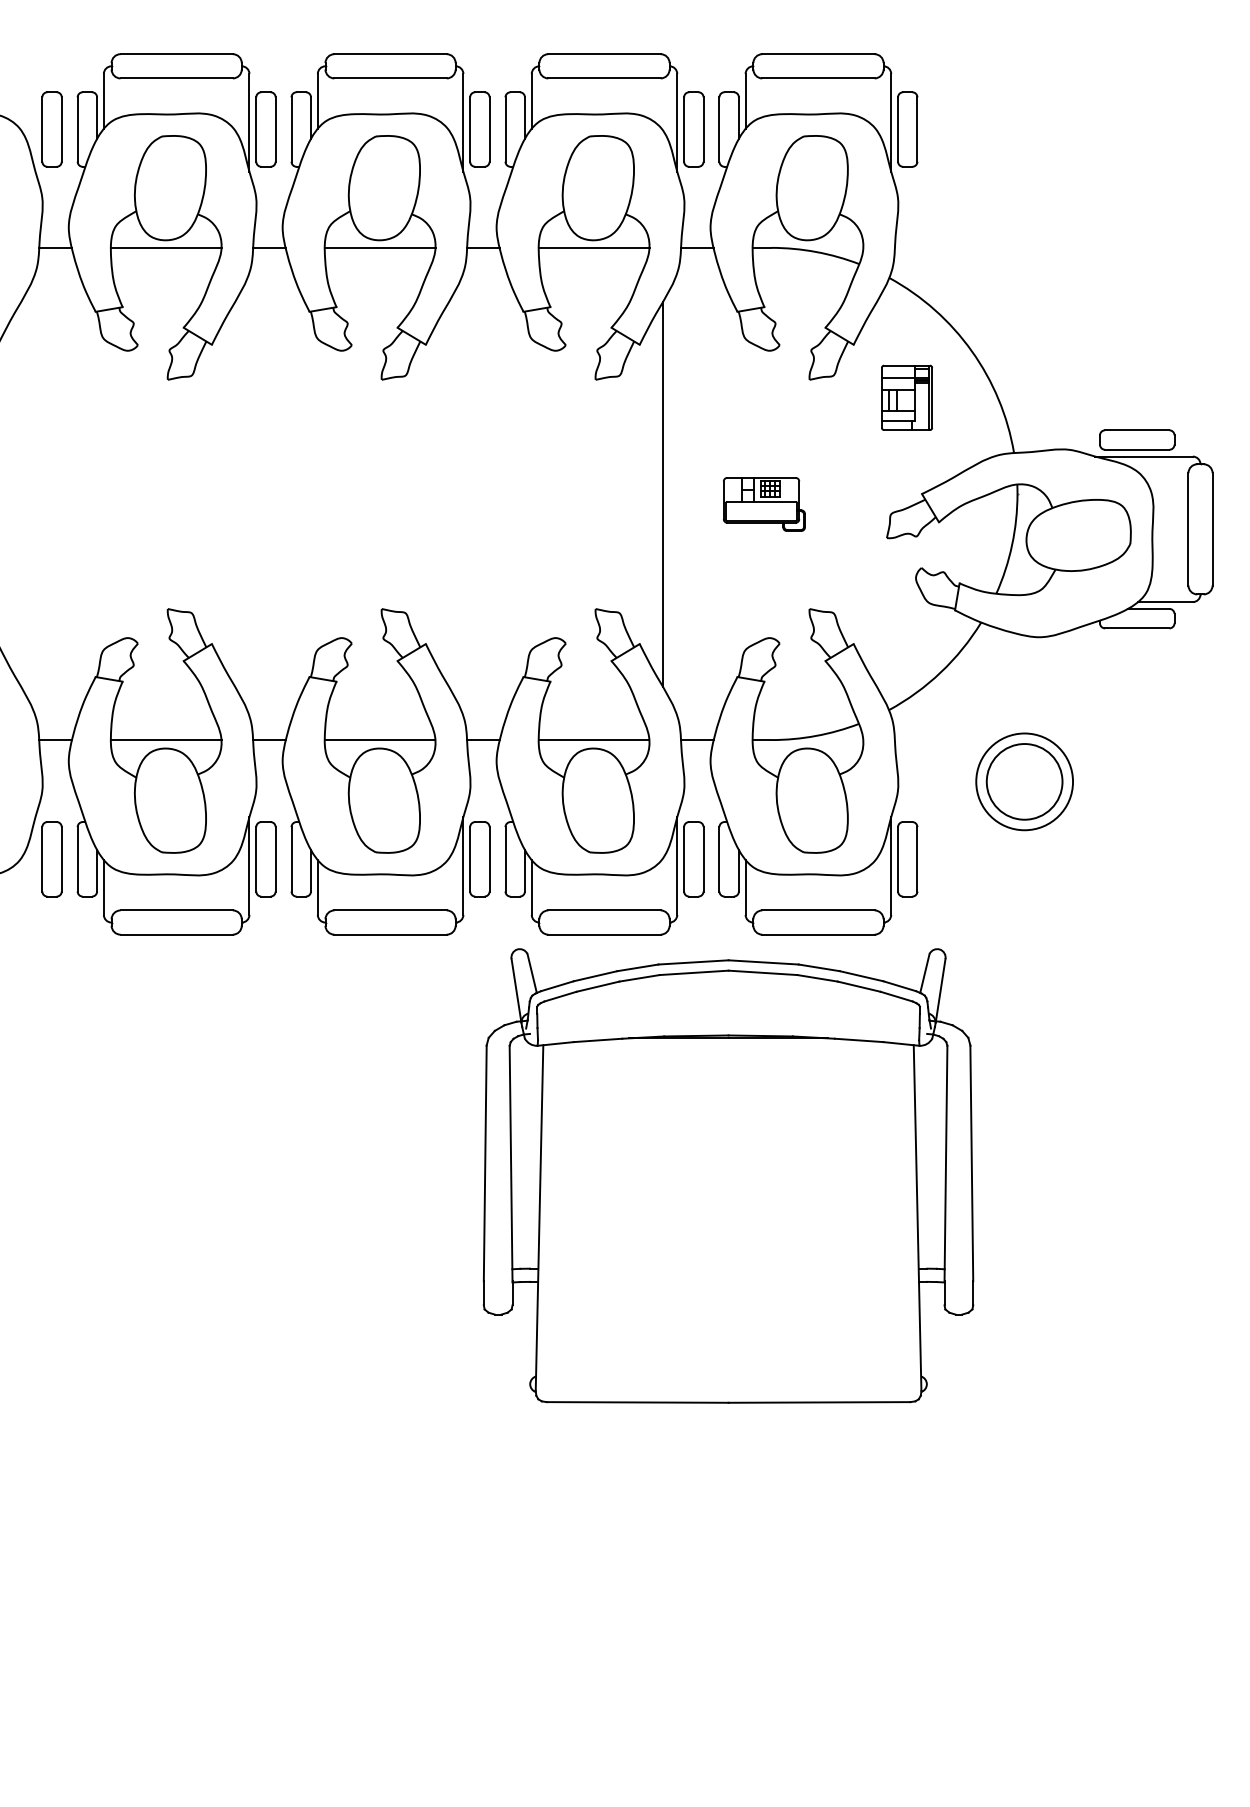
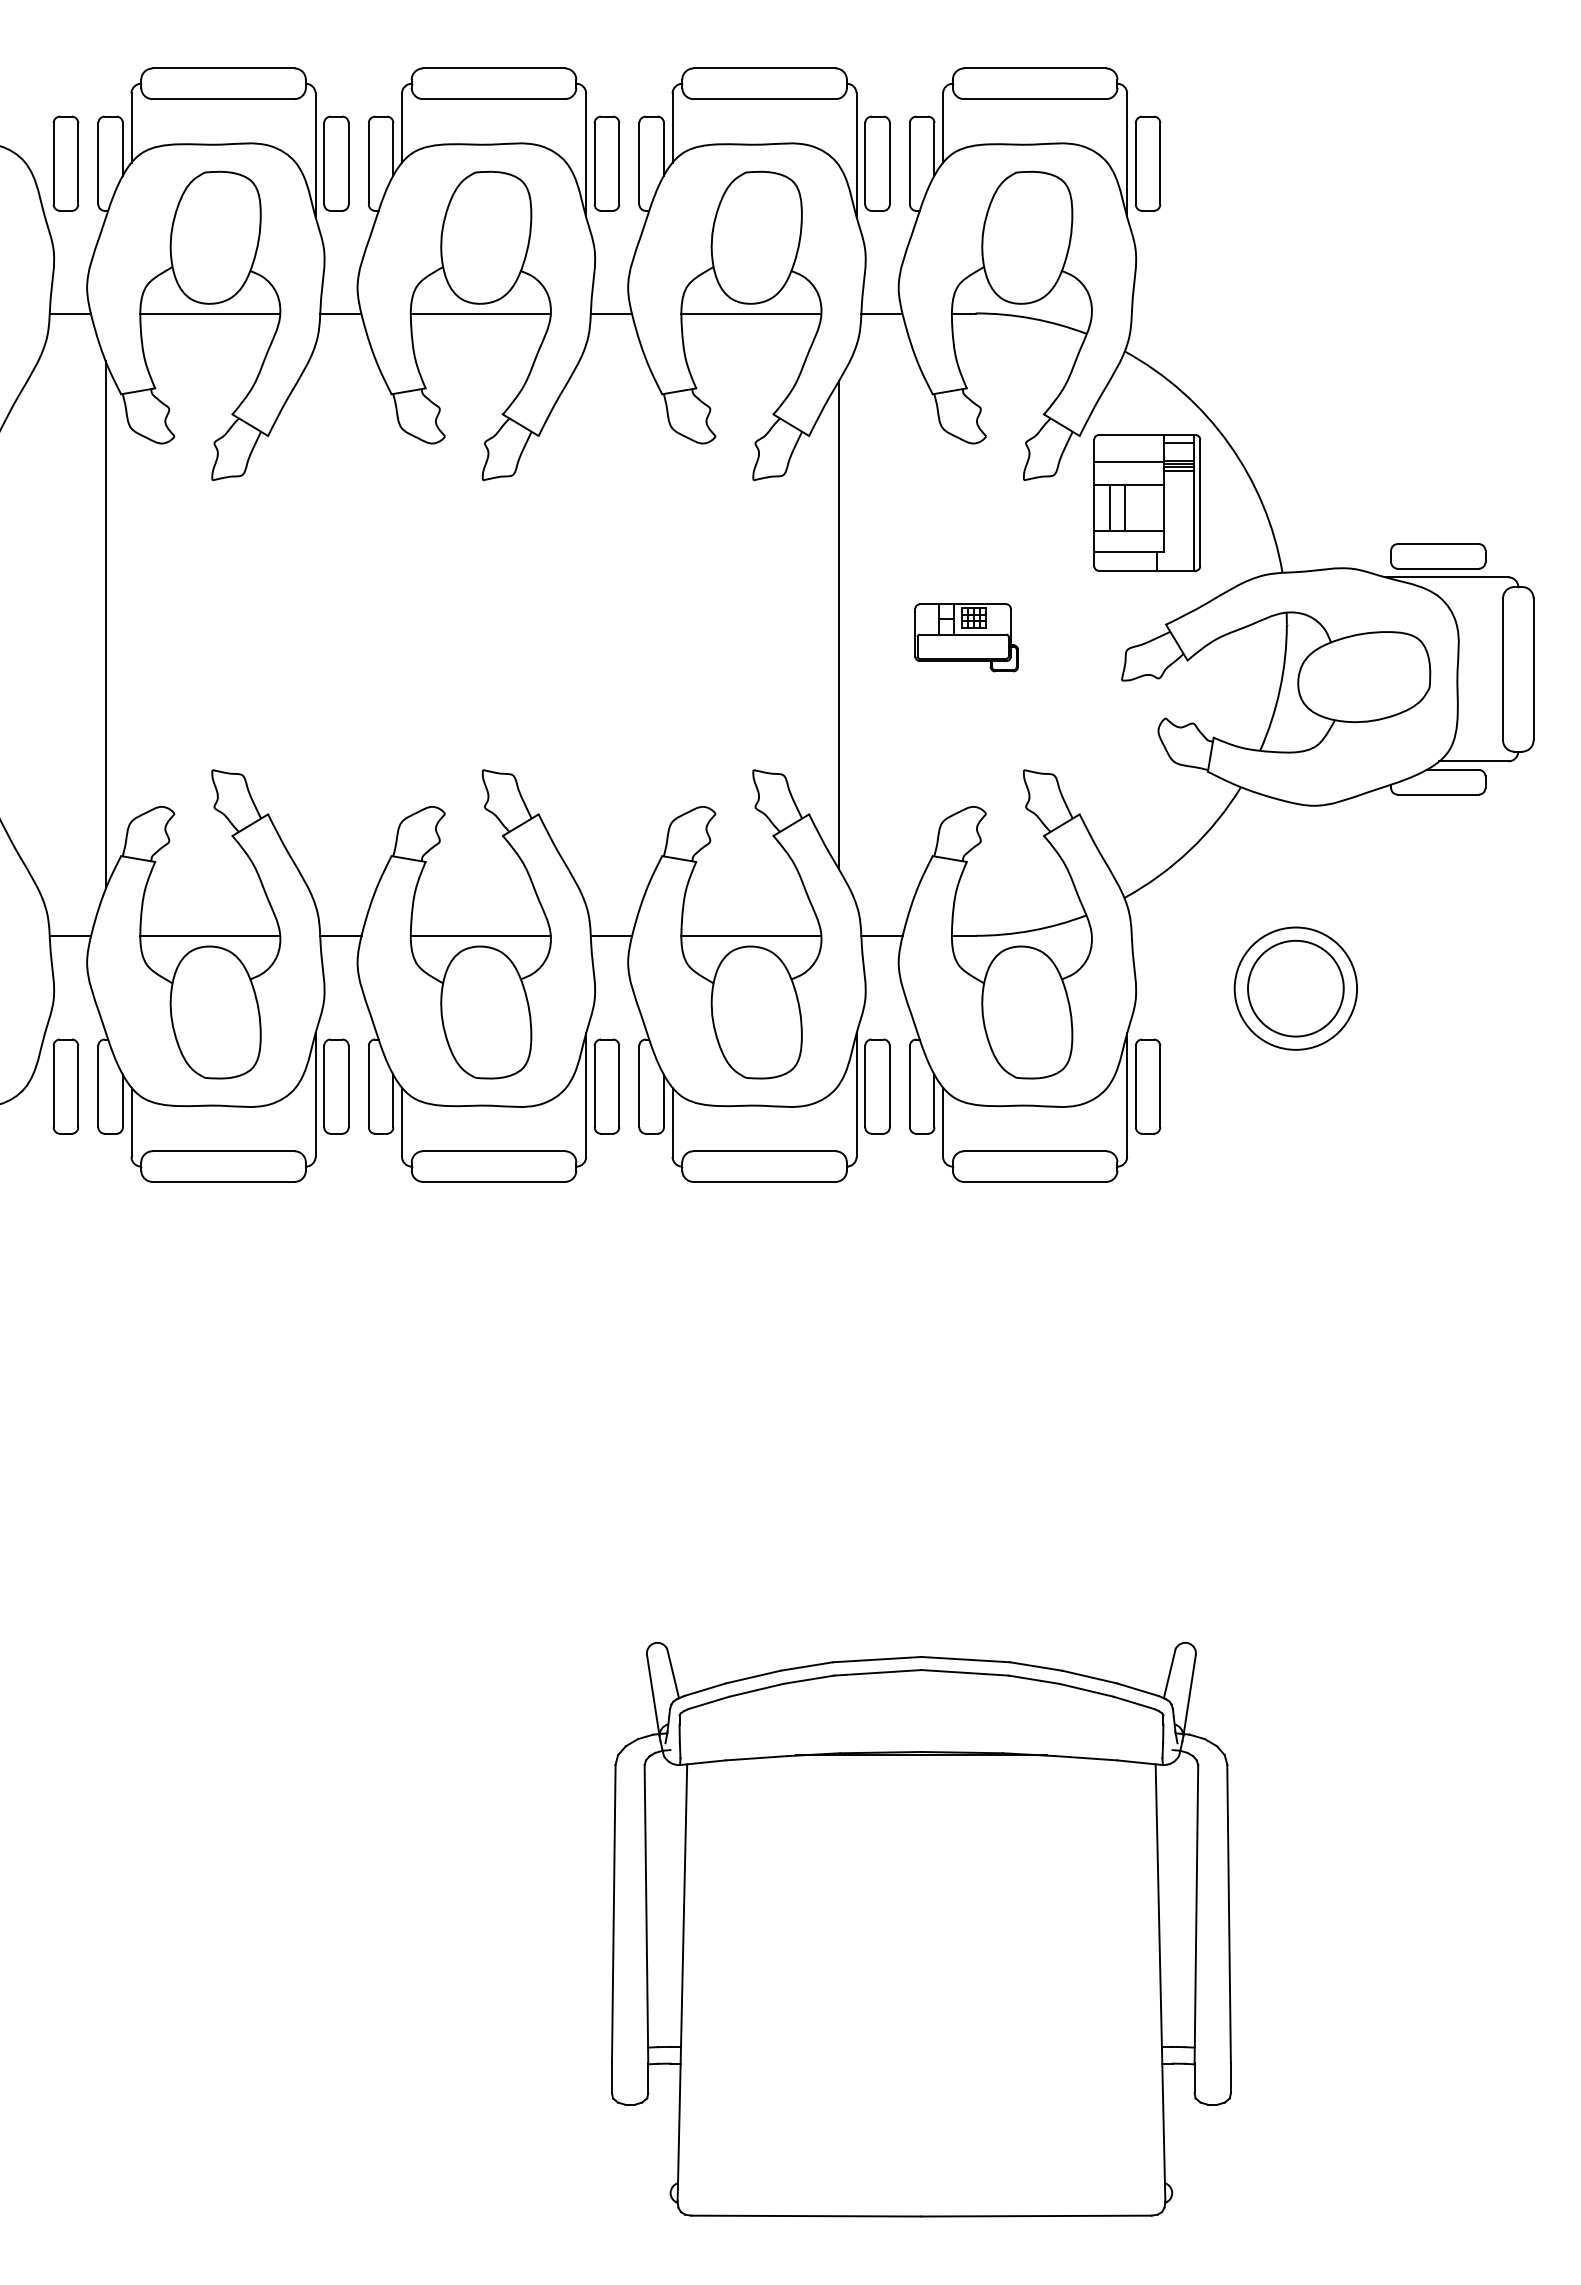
part: (906, 397) -> (1146, 502), size x1.67
line: (83, 494) -> (105, 625), added
part: (728, 1175) -> (921, 1929), moved

